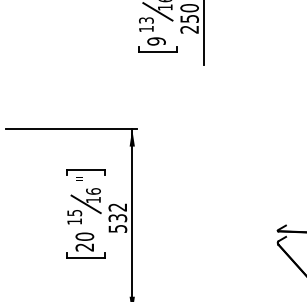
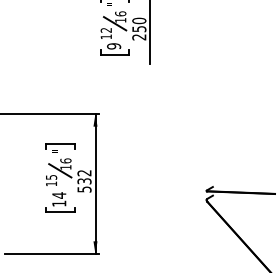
text: (146, 20) -> (106, 30), 13 -> 12
text: (85, 241) -> (59, 199), 20 -> 14

